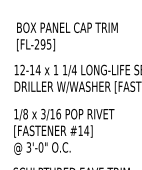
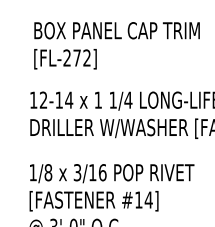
text: (45, 44) -> (81, 58), [FL-295] -> [FL-272]

